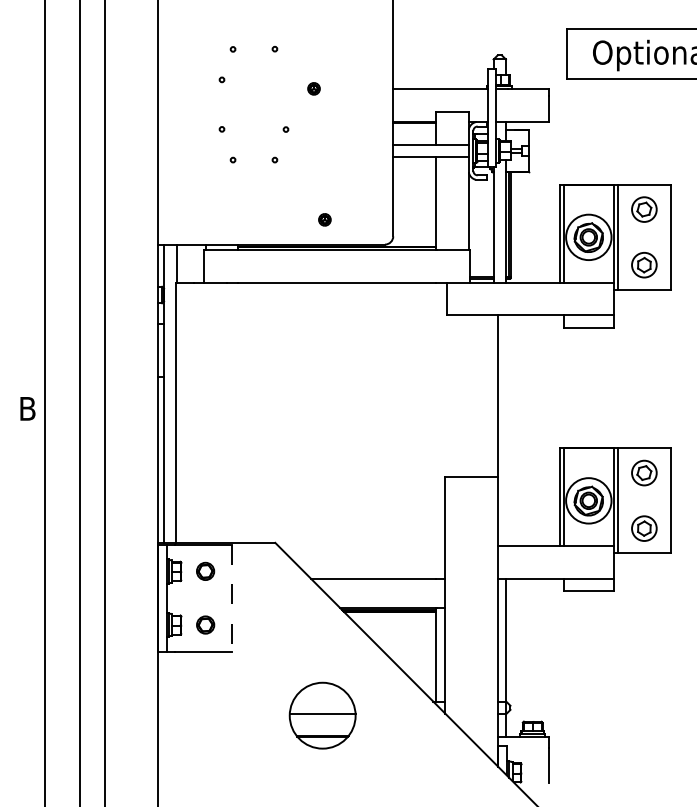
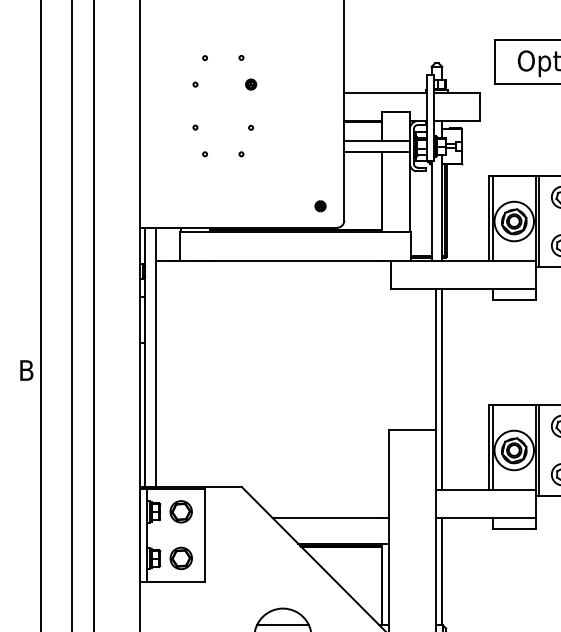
part: (313, 88) -> (250, 84), moved
part: (324, 219) -> (320, 205), moved
line: (505, 430) -> (441, 389), added
part: (205, 571) -> (181, 511), size x1.43
line: (232, 598) -> (204, 535), dashed -> solid
part: (205, 624) -> (181, 557), size x1.43
line: (322, 701) -> (282, 624), added

